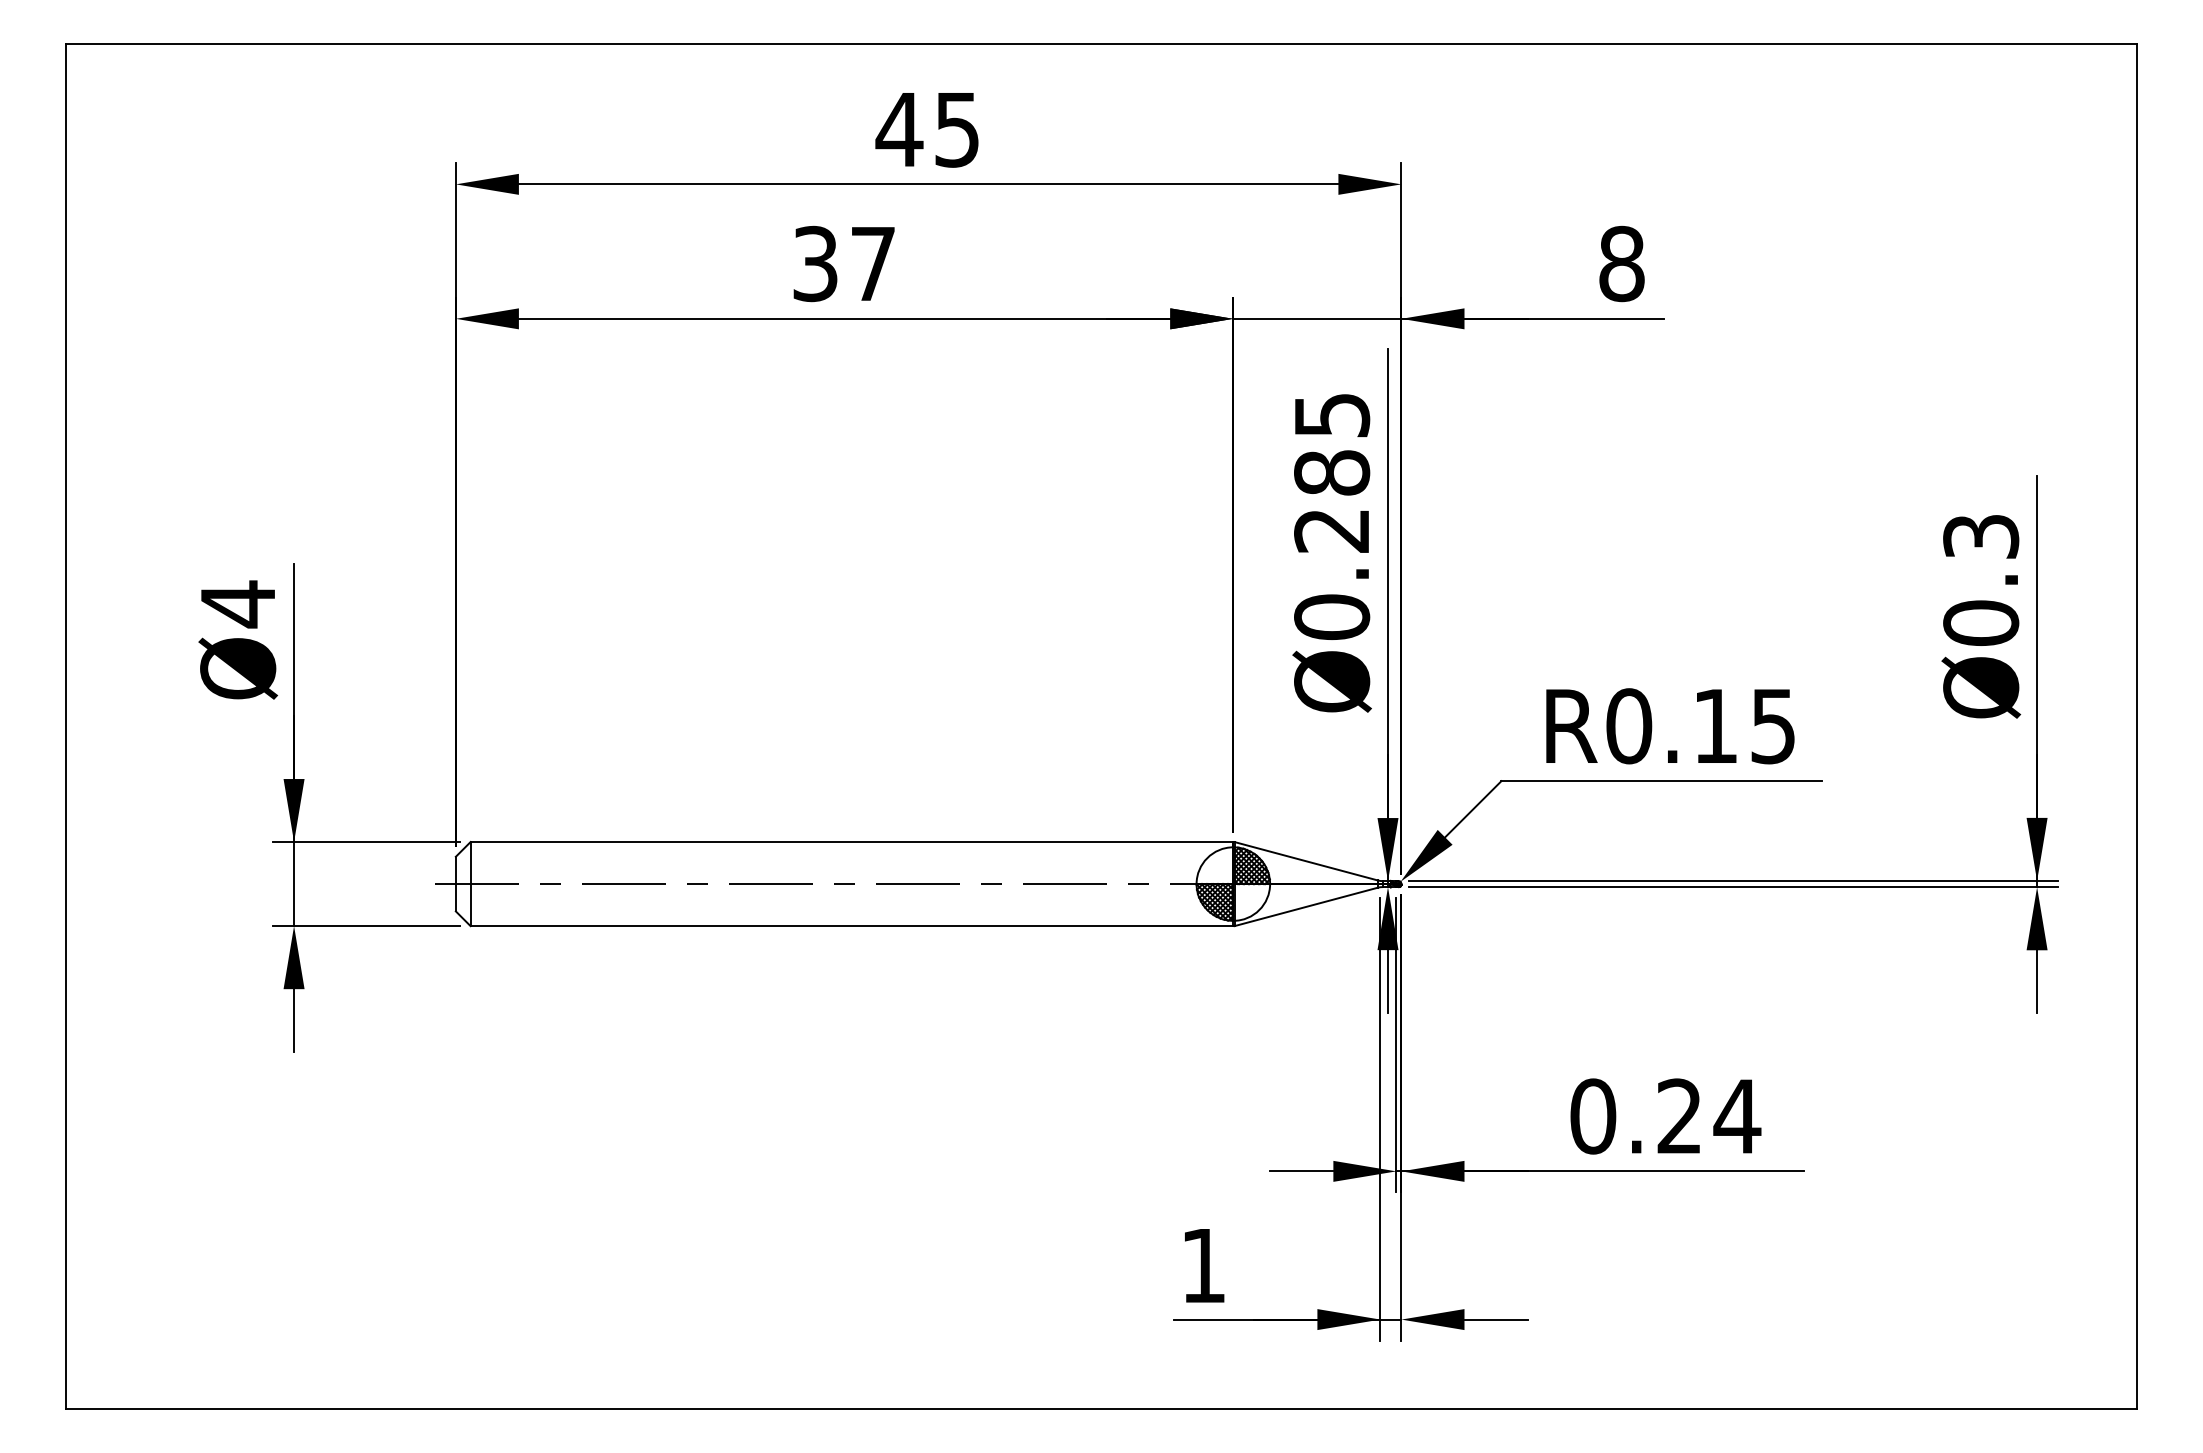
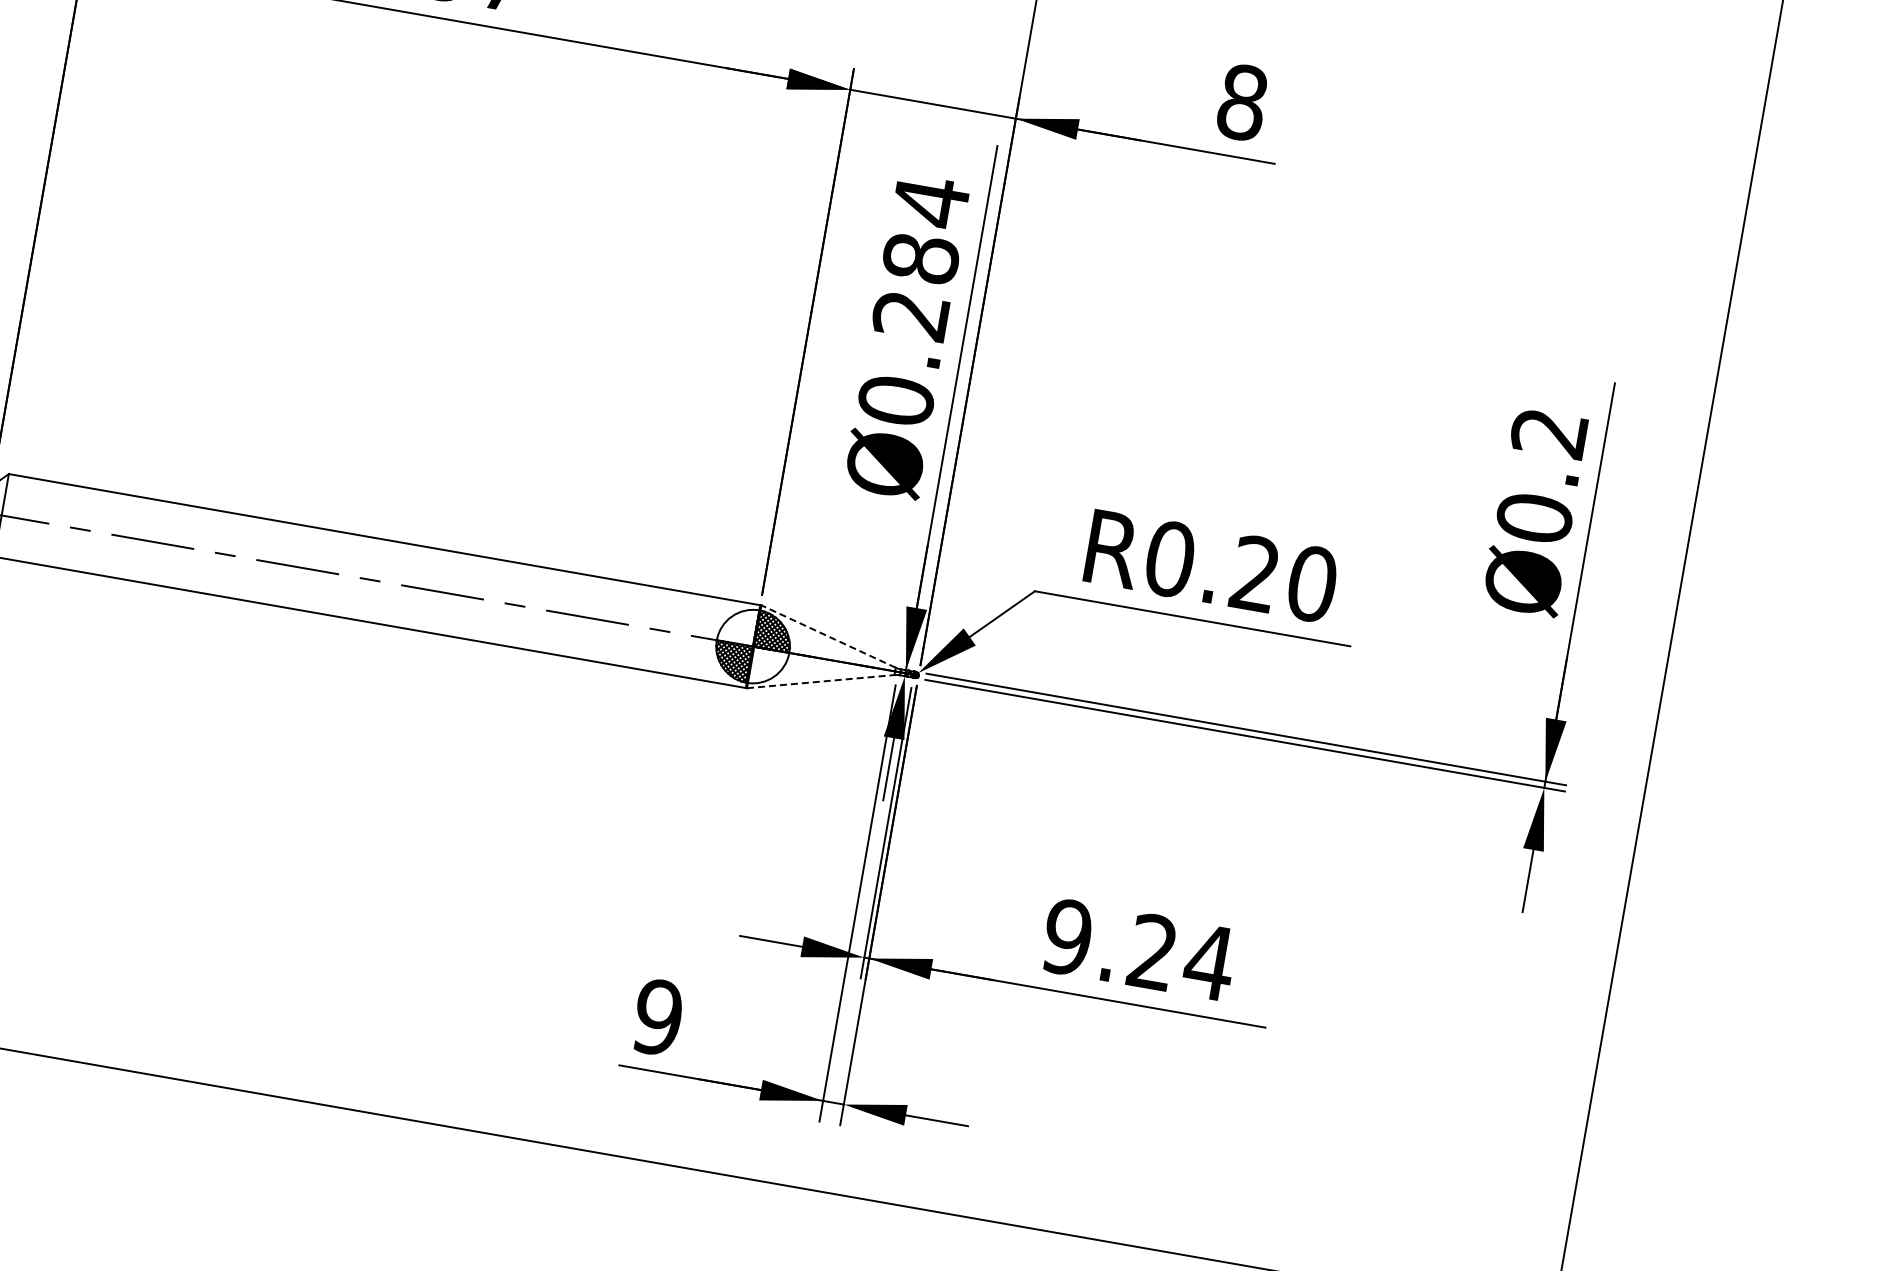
text: (1332, 415) -> (931, 202), Ø0.285 -> Ø0.284
text: (1981, 536) -> (1549, 432), Ø0.3 -> Ø0.2
text: (1744, 726) -> (1283, 579), R0.15 -> R0.20
line: (1305, 861) -> (828, 636), solid -> dashed
line: (1306, 906) -> (821, 681), solid -> dashed
text: (1593, 1116) -> (1067, 937), 0.24 -> 9.24
text: (1203, 1265) -> (658, 1017), 1 -> 9

